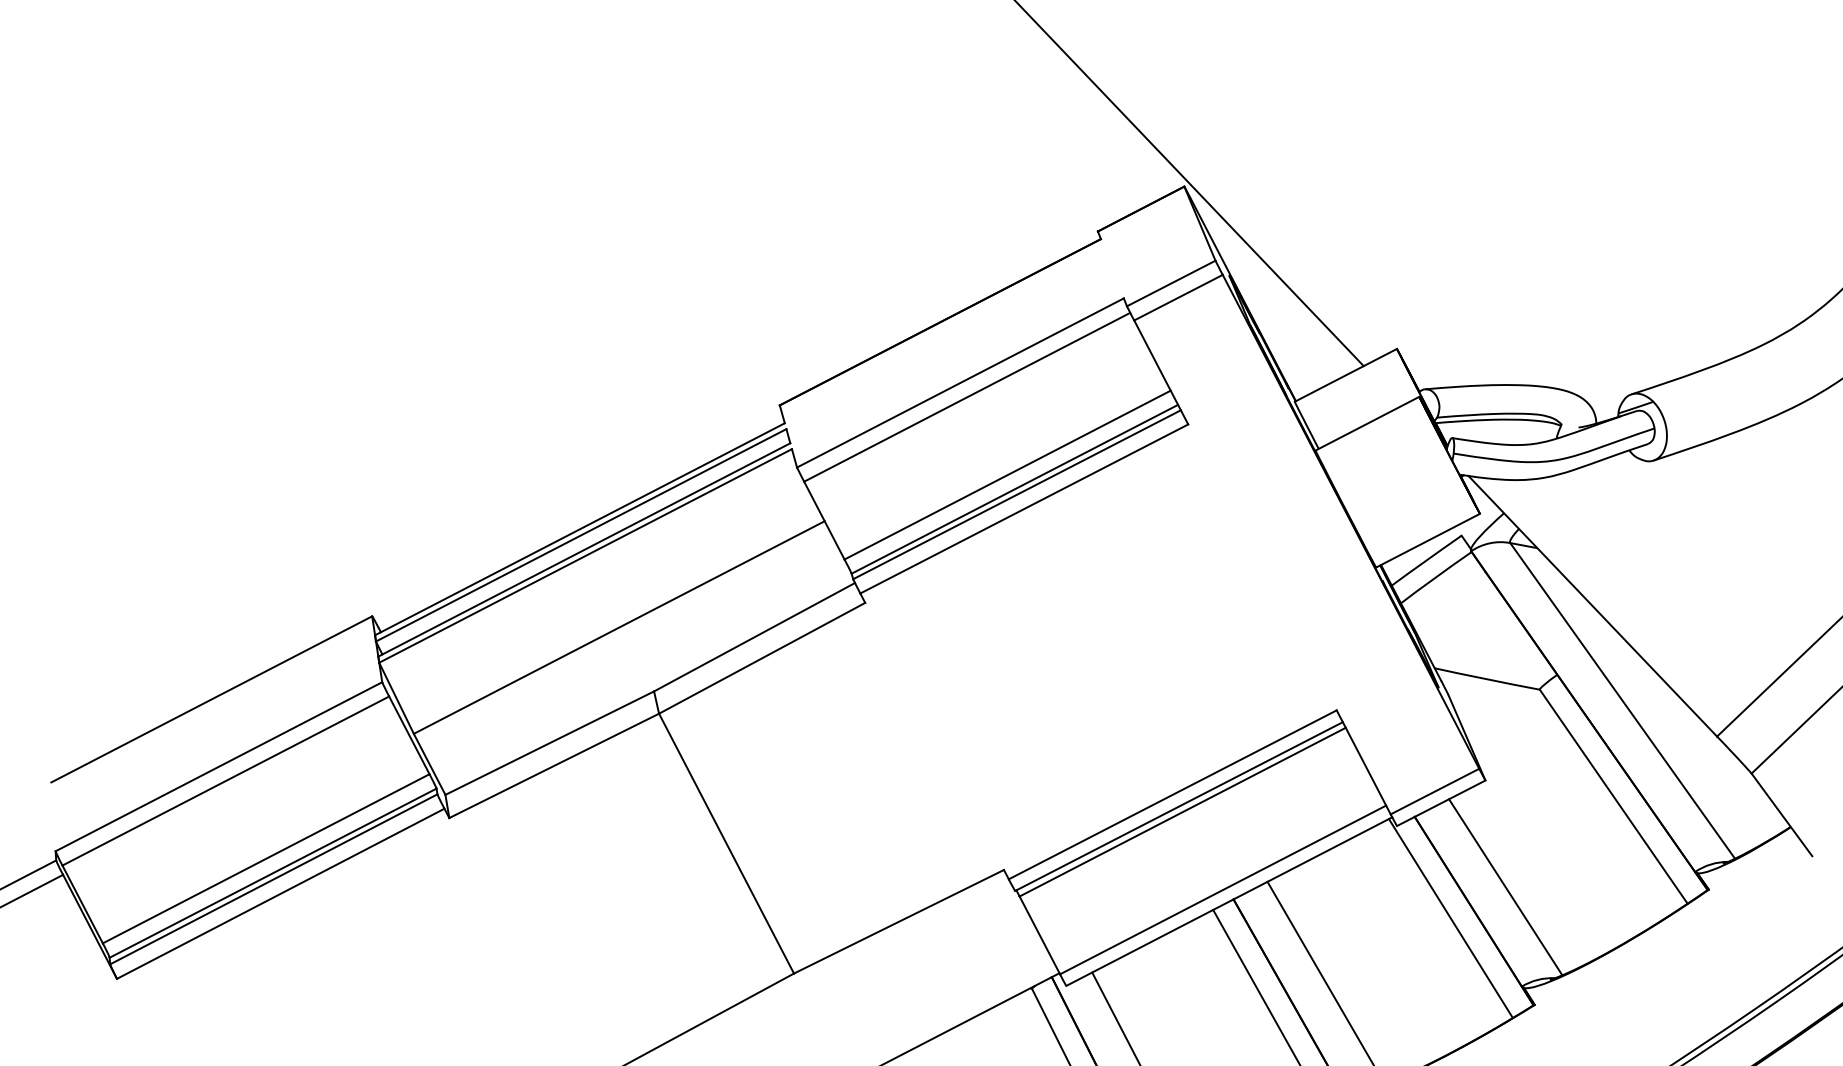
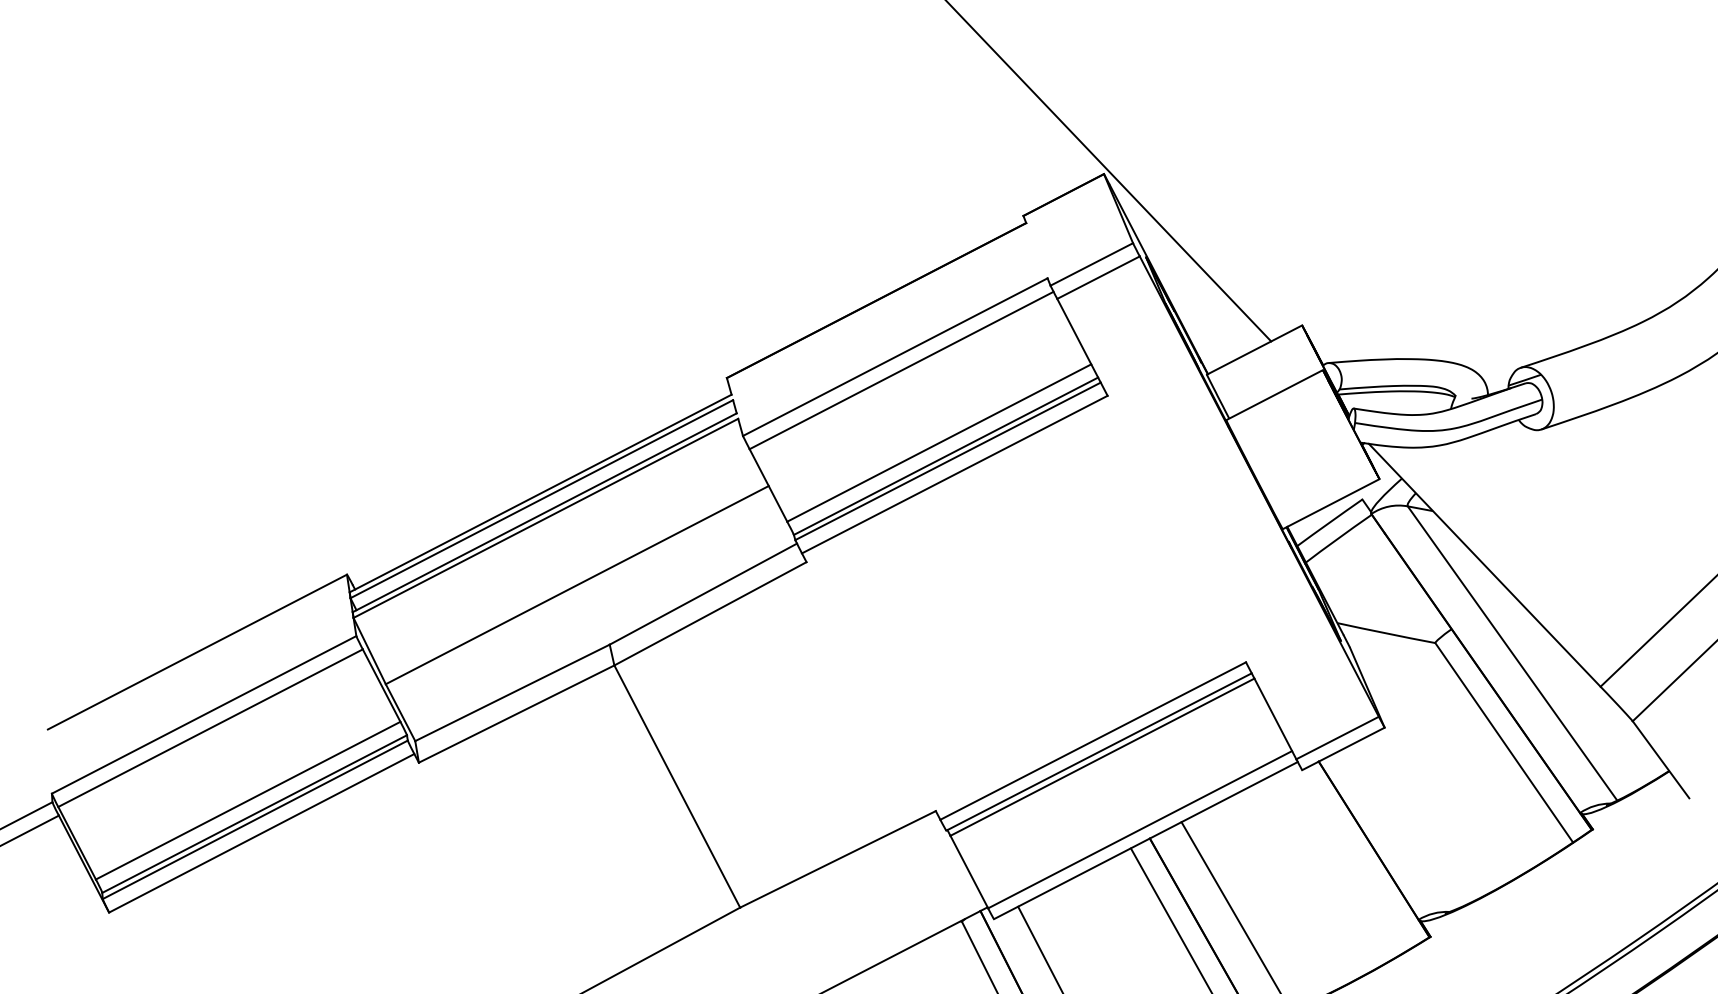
line: (1505, 887) -> (1403, 827), removed
line: (1450, 918) -> (1352, 856), removed

